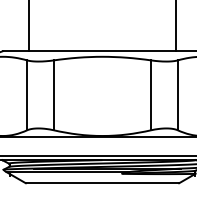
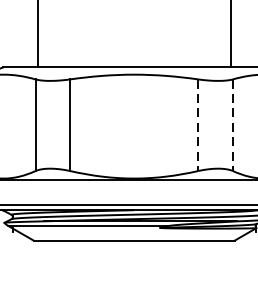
line: (151, 95) -> (198, 125), solid -> dashed
line: (177, 95) -> (232, 125), solid -> dashed

